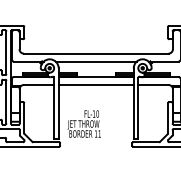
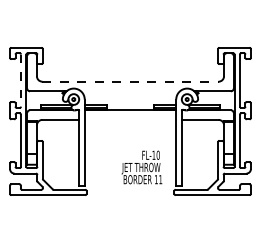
line: (6, 53) -> (21, 81), solid -> dashed
line: (96, 53) -> (130, 81), solid -> dashed
line: (96, 61) -> (130, 91), removed
line: (96, 84) -> (130, 119), removed
text: (83, 124) -> (141, 167), moved

